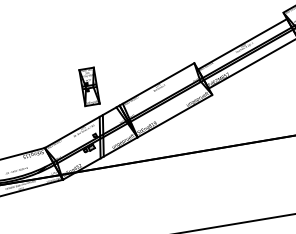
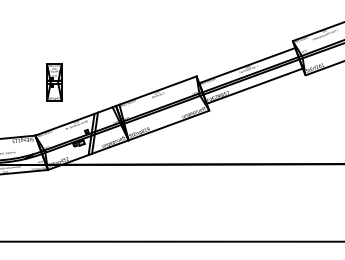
part: (89, 86) -> (54, 82), moved

